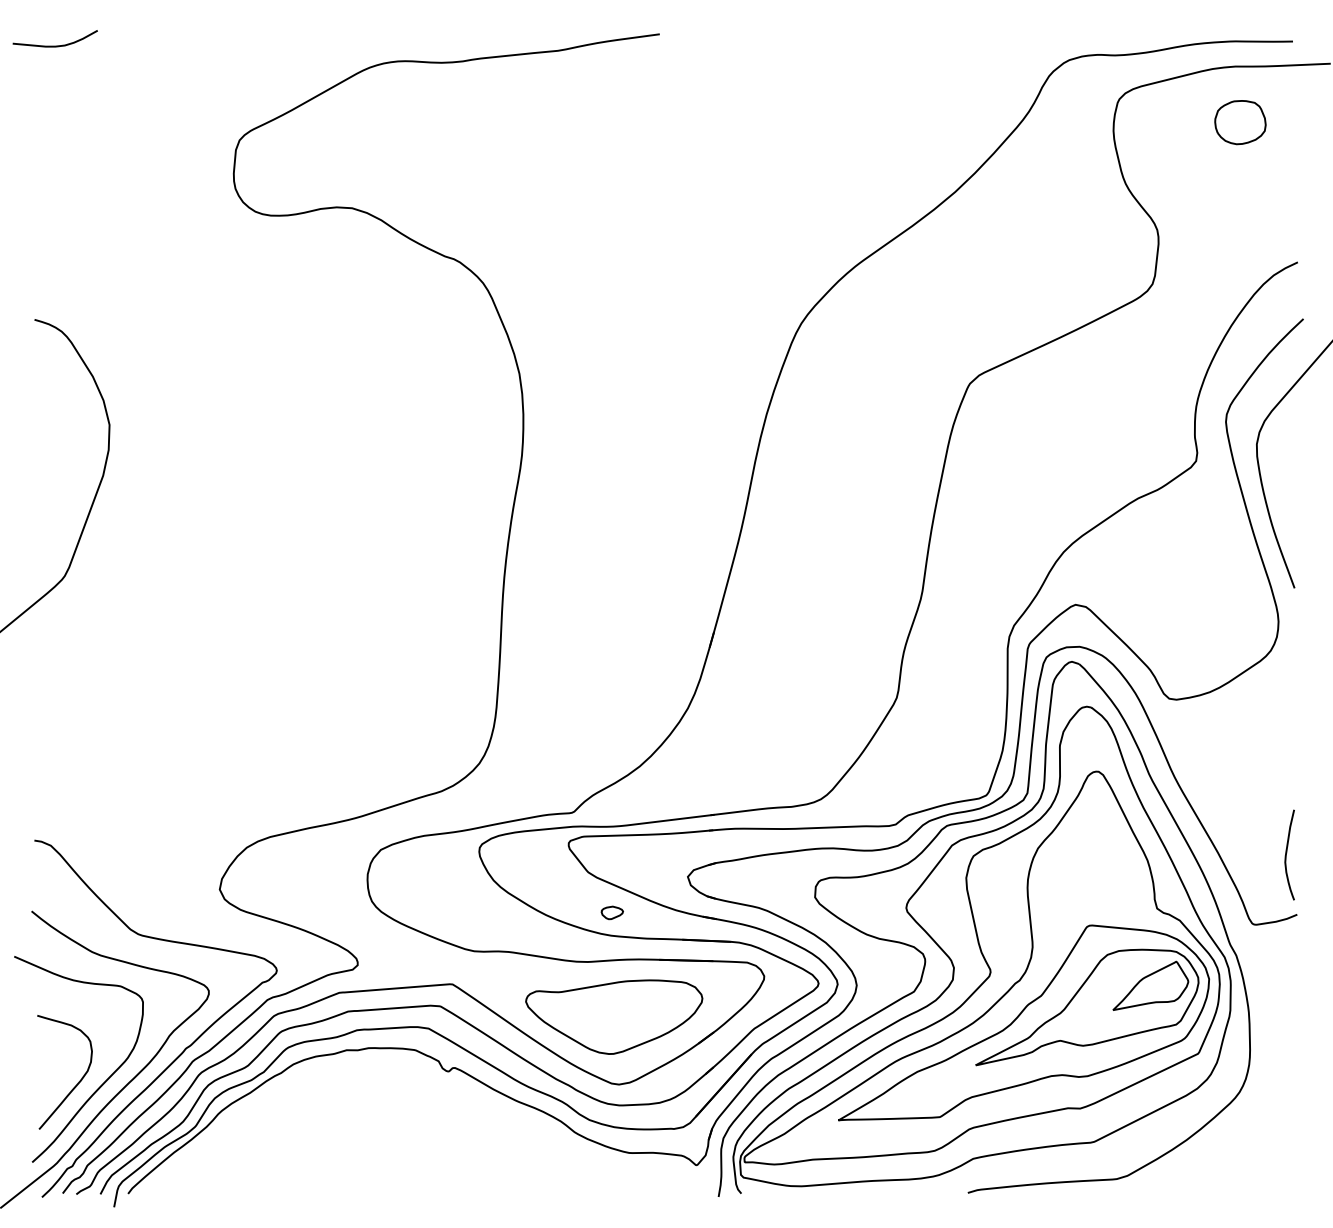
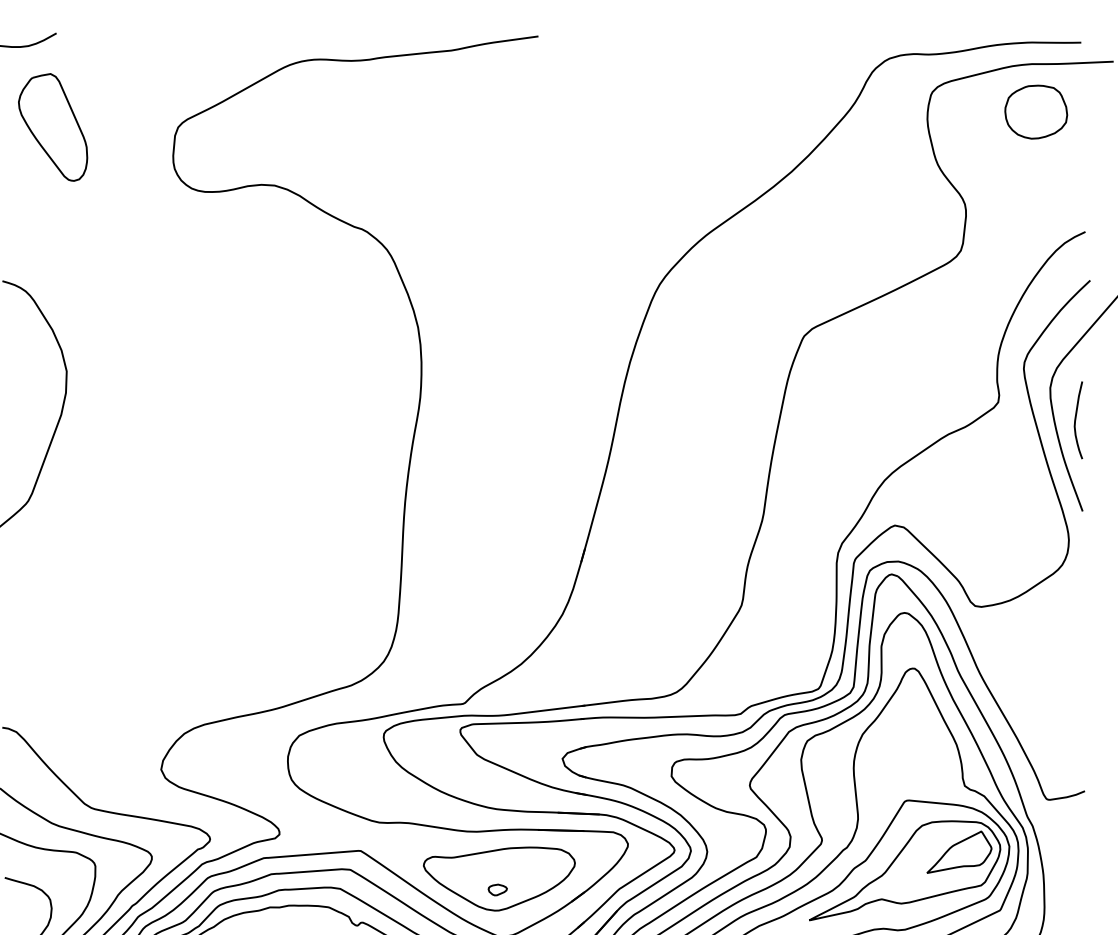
part: (1240, 122) -> (1036, 112), size x1.43
part: (93, 140) -> (52, 127), added
curve: (1287, 852) -> (1076, 418), moved
part: (611, 912) -> (497, 889), moved

